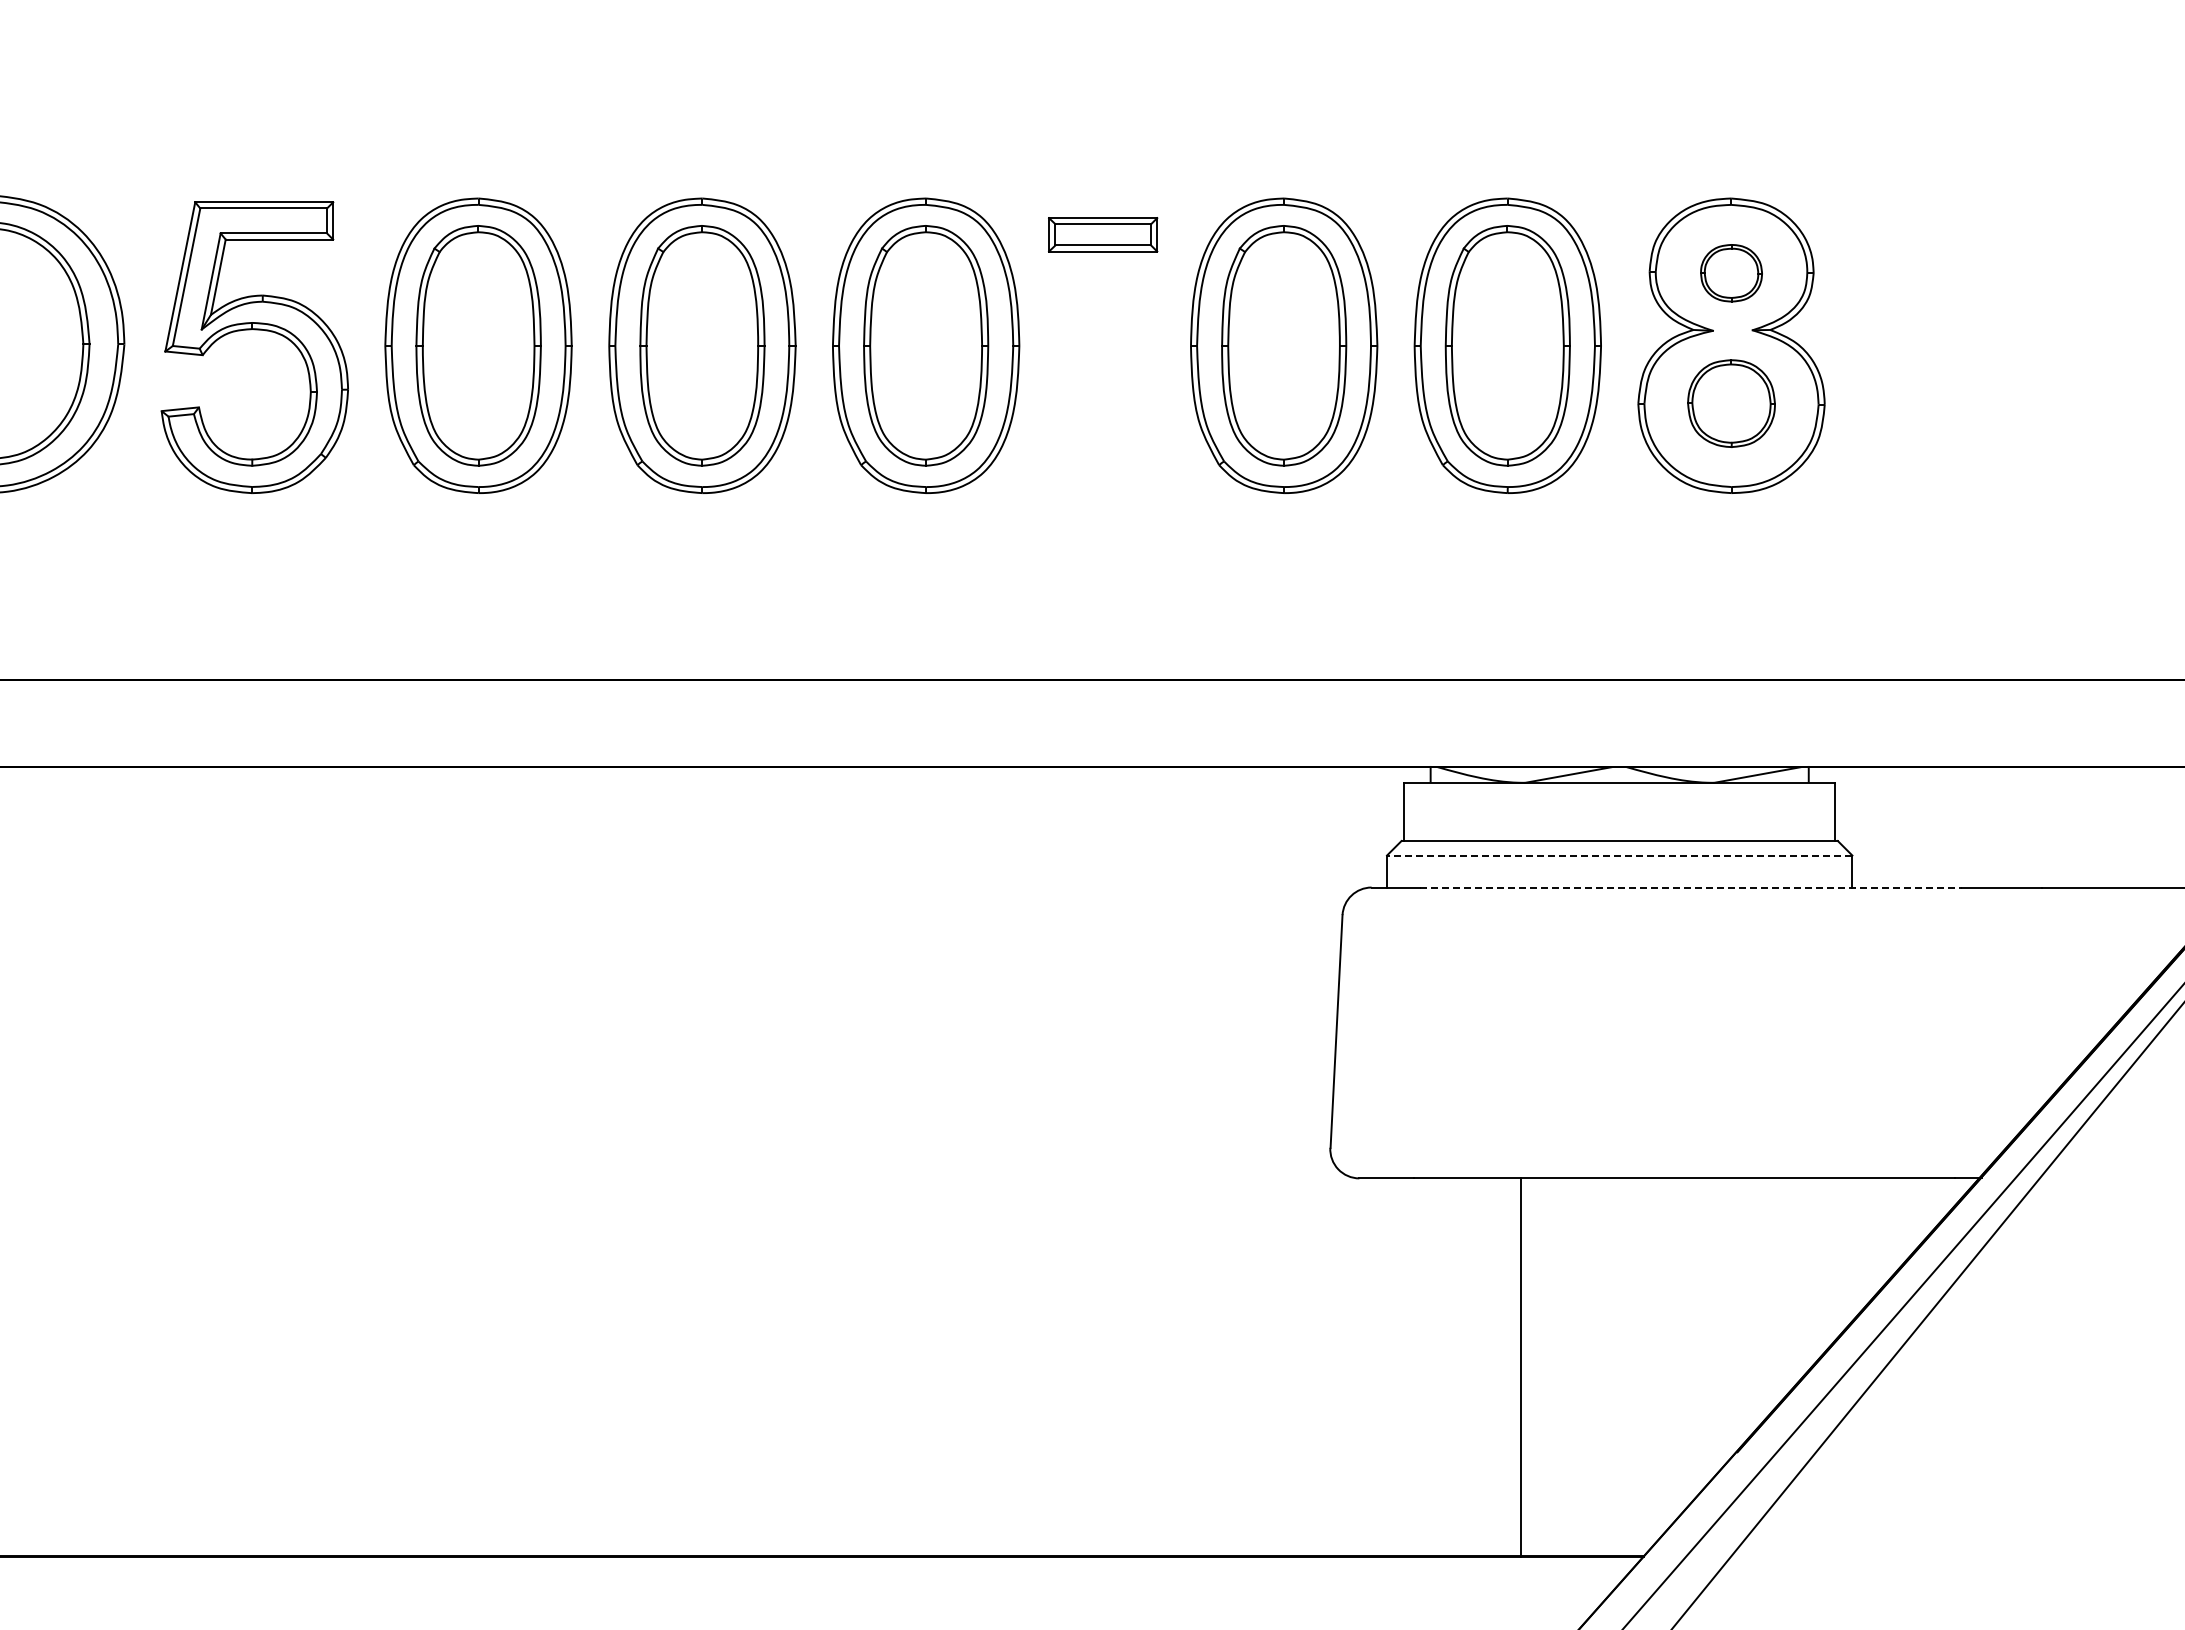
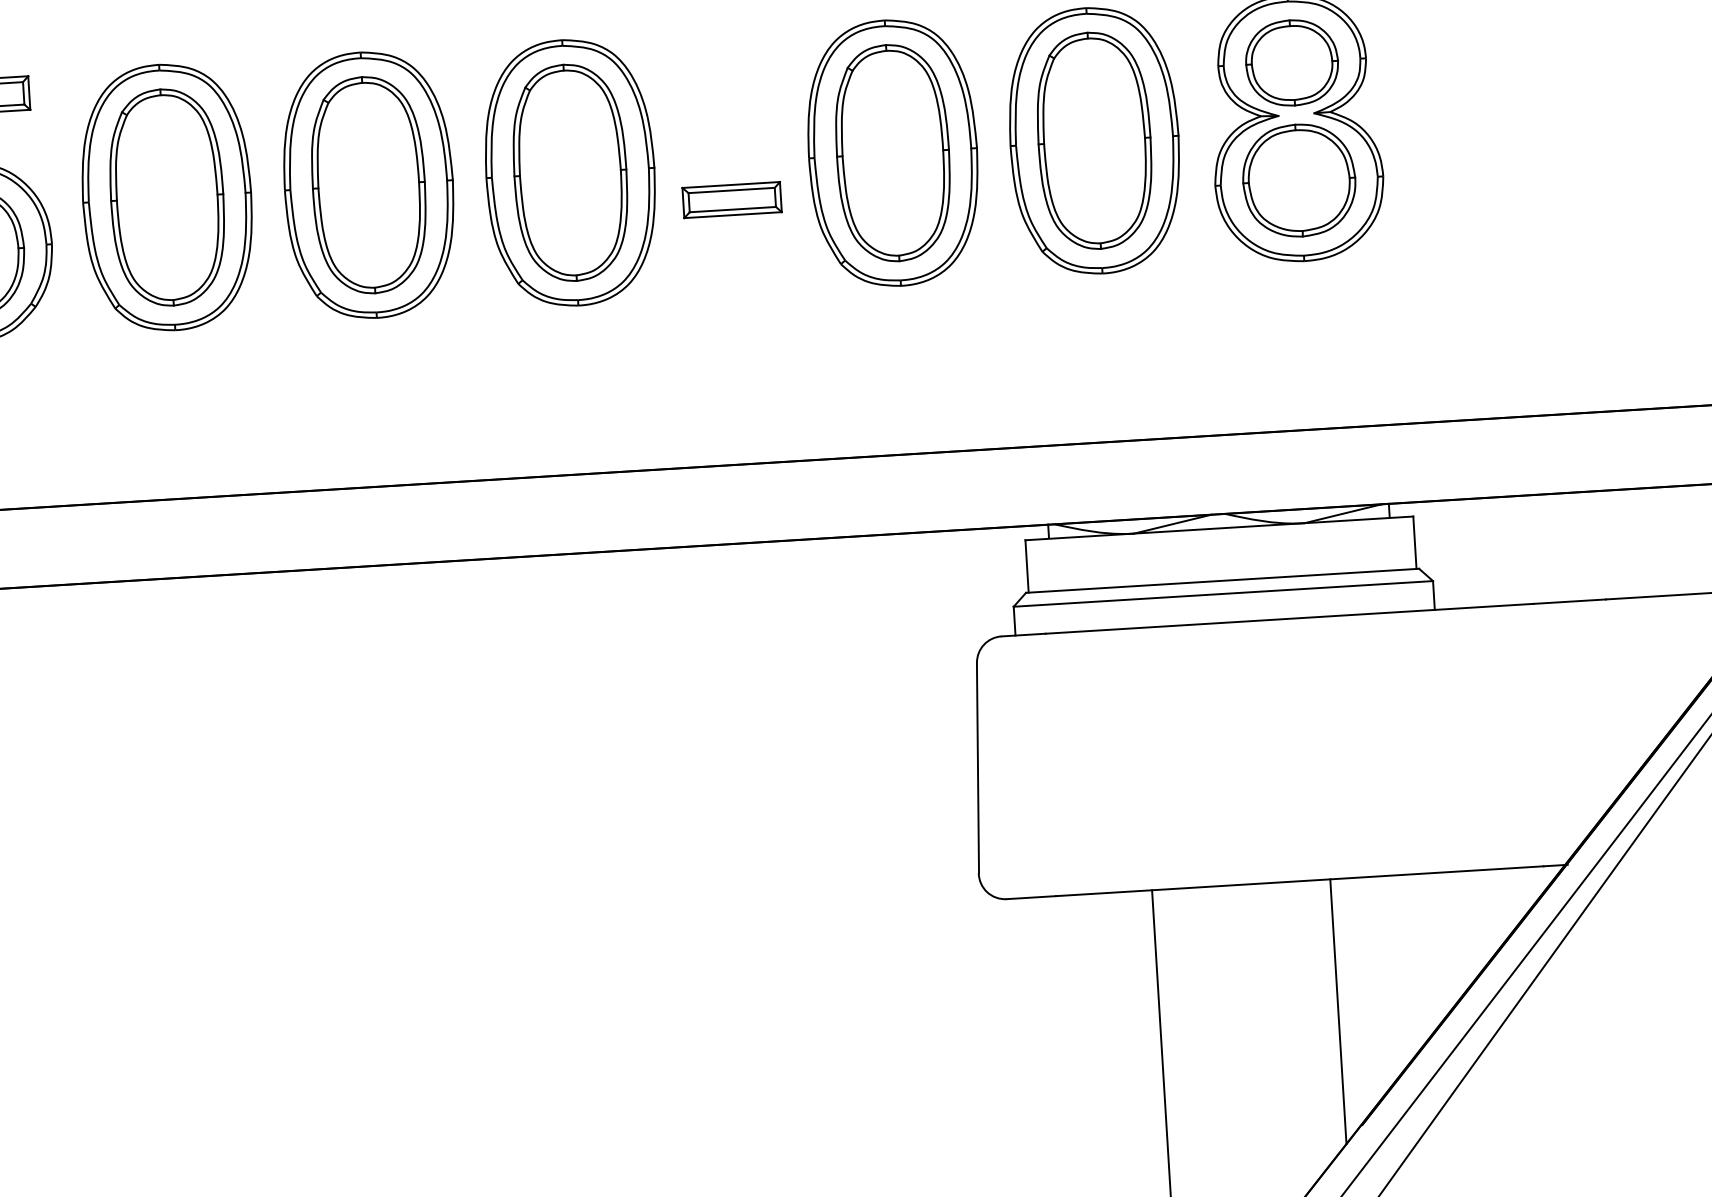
part: (1103, 234) -> (732, 199), moved
part: (1731, 273) -> (1292, 63), size x1.67
part: (1731, 403) -> (1299, 180), size x1.43
line: (1619, 855) -> (1223, 593), dashed -> solid
line: (1691, 887) -> (1289, 618), dashed -> solid
line: (1718, 1325) -> (1338, 1011), added

